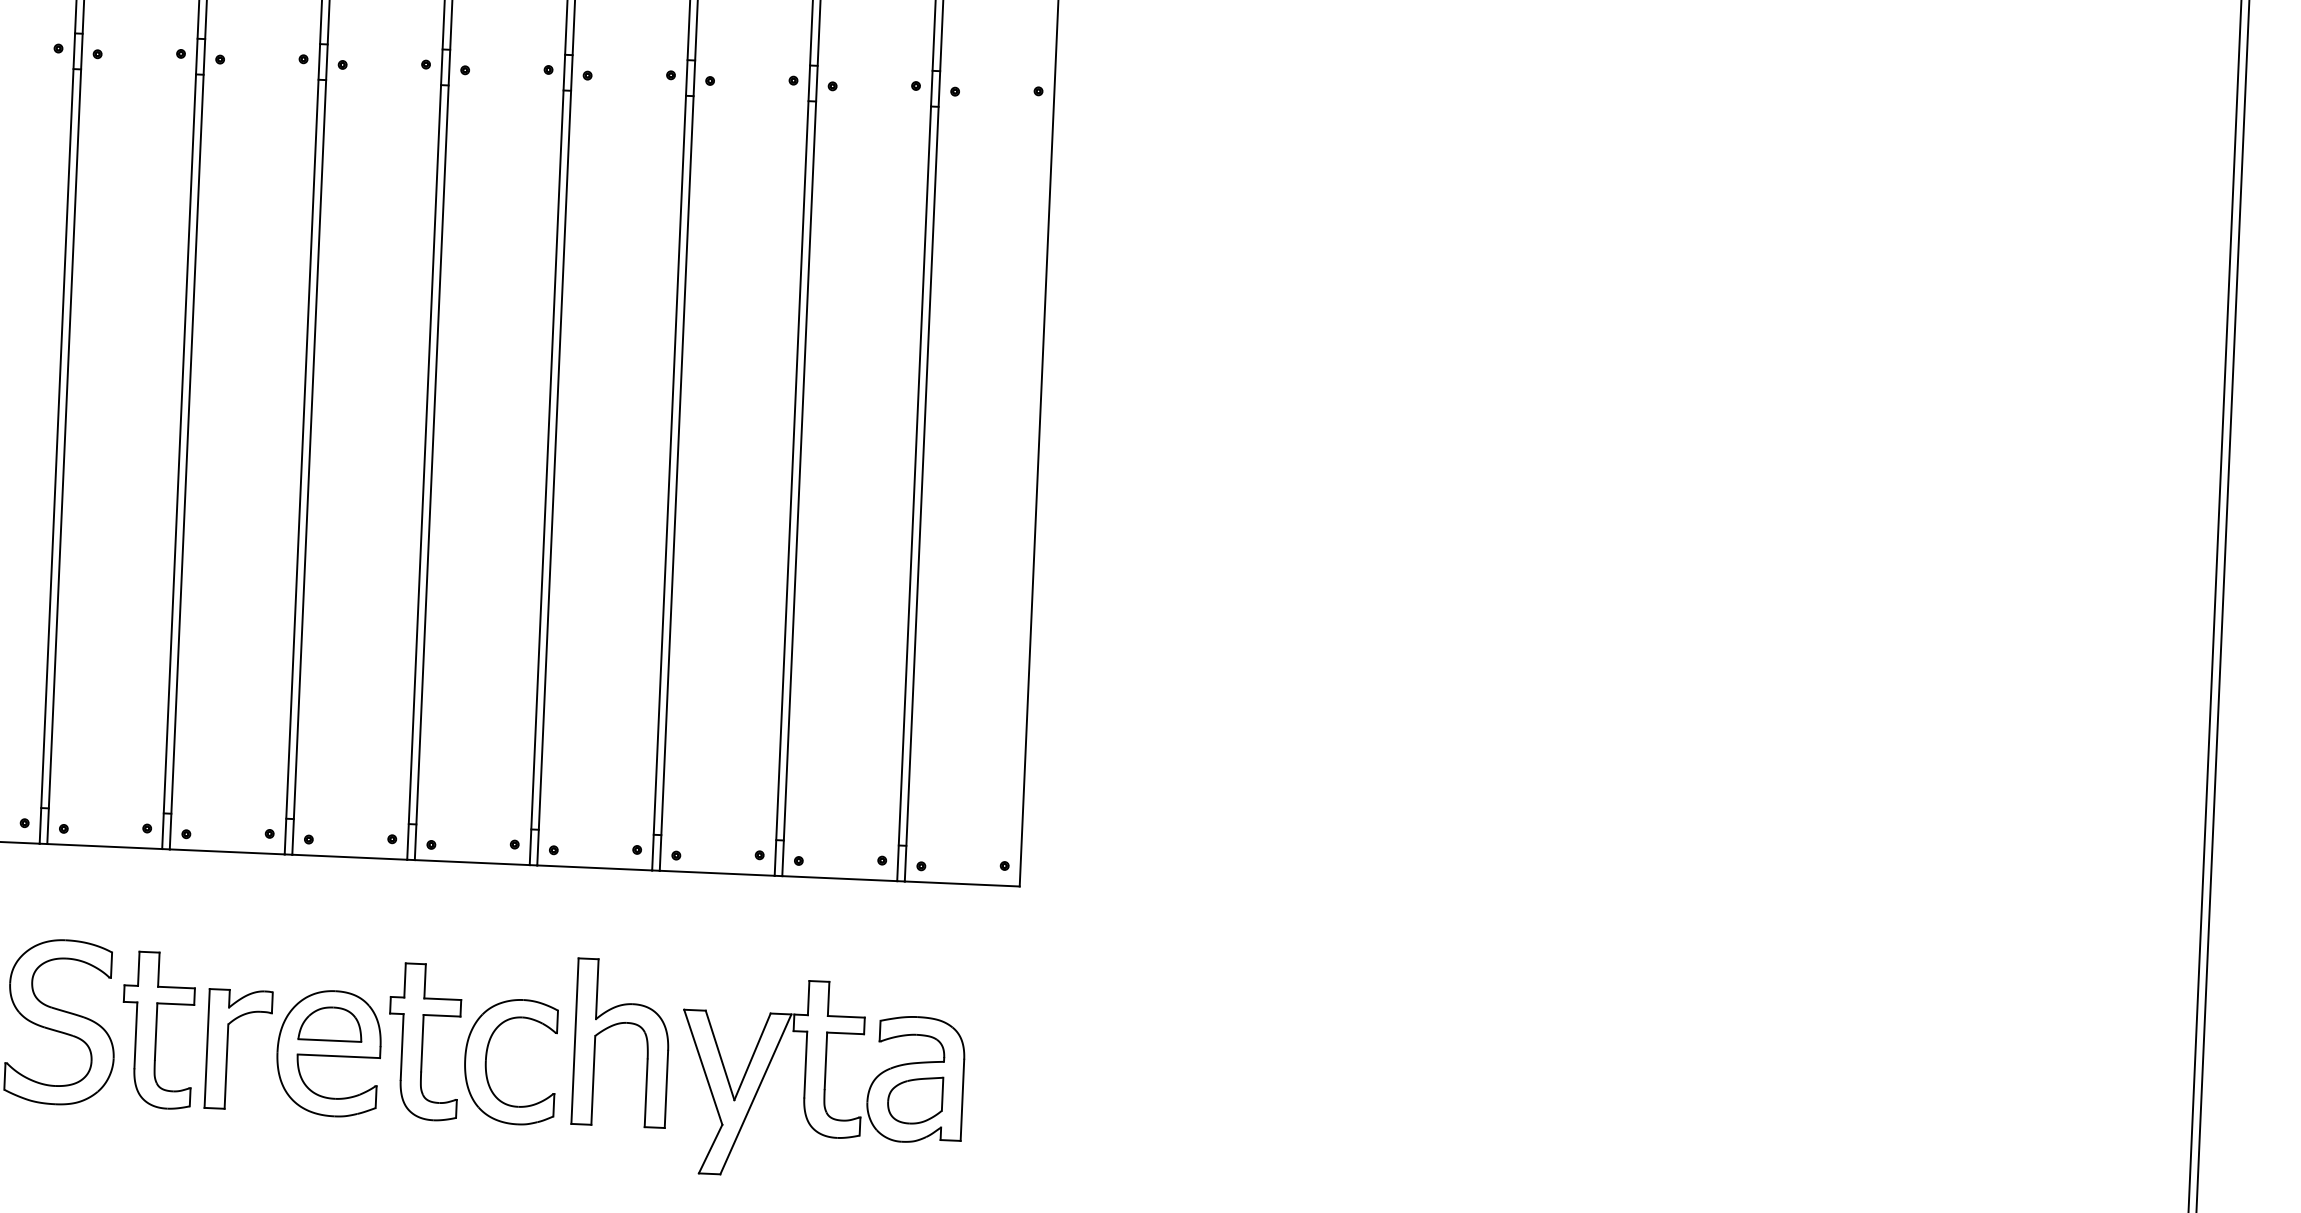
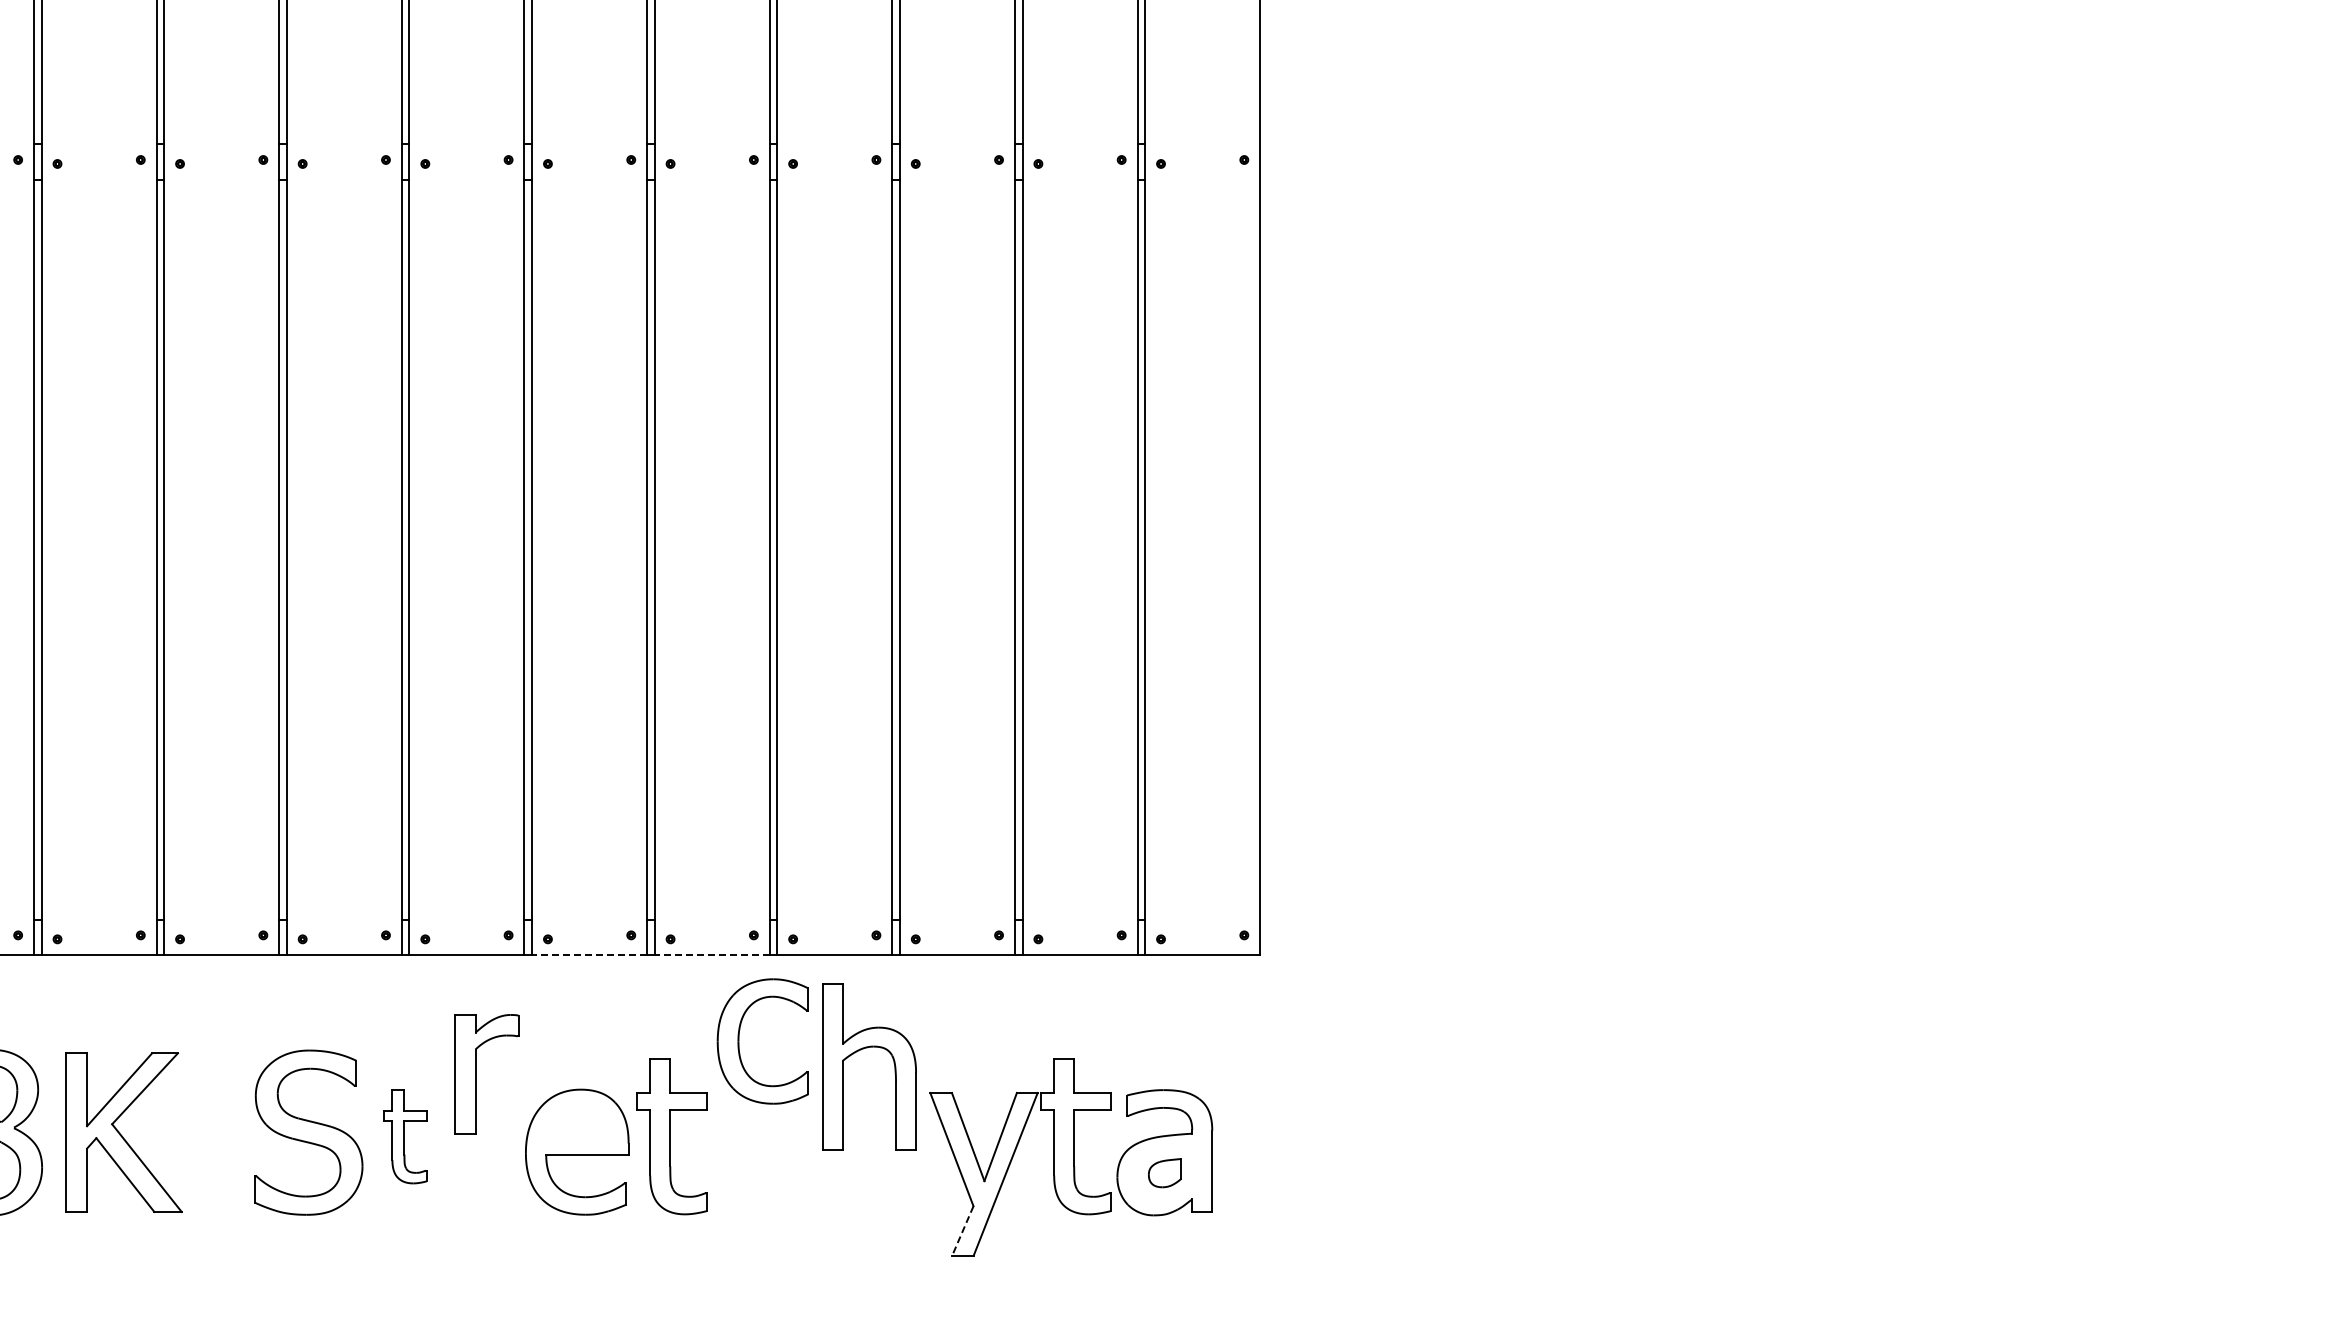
line: (349, 857) -> (589, 955), solid -> dashed
line: (472, 862) -> (712, 955), solid -> dashed
part: (330, 1023) -> (577, 1122), removed
part: (614, 1026) -> (861, 1050), moved
part: (157, 1030) -> (405, 1136), size x0.6
part: (228, 1049) -> (476, 1074), moved
part: (486, 1060) -> (739, 1041), moved
part: (914, 1099) -> (1164, 1172), size x0.6
line: (710, 1149) -> (962, 1231), solid -> dashed

